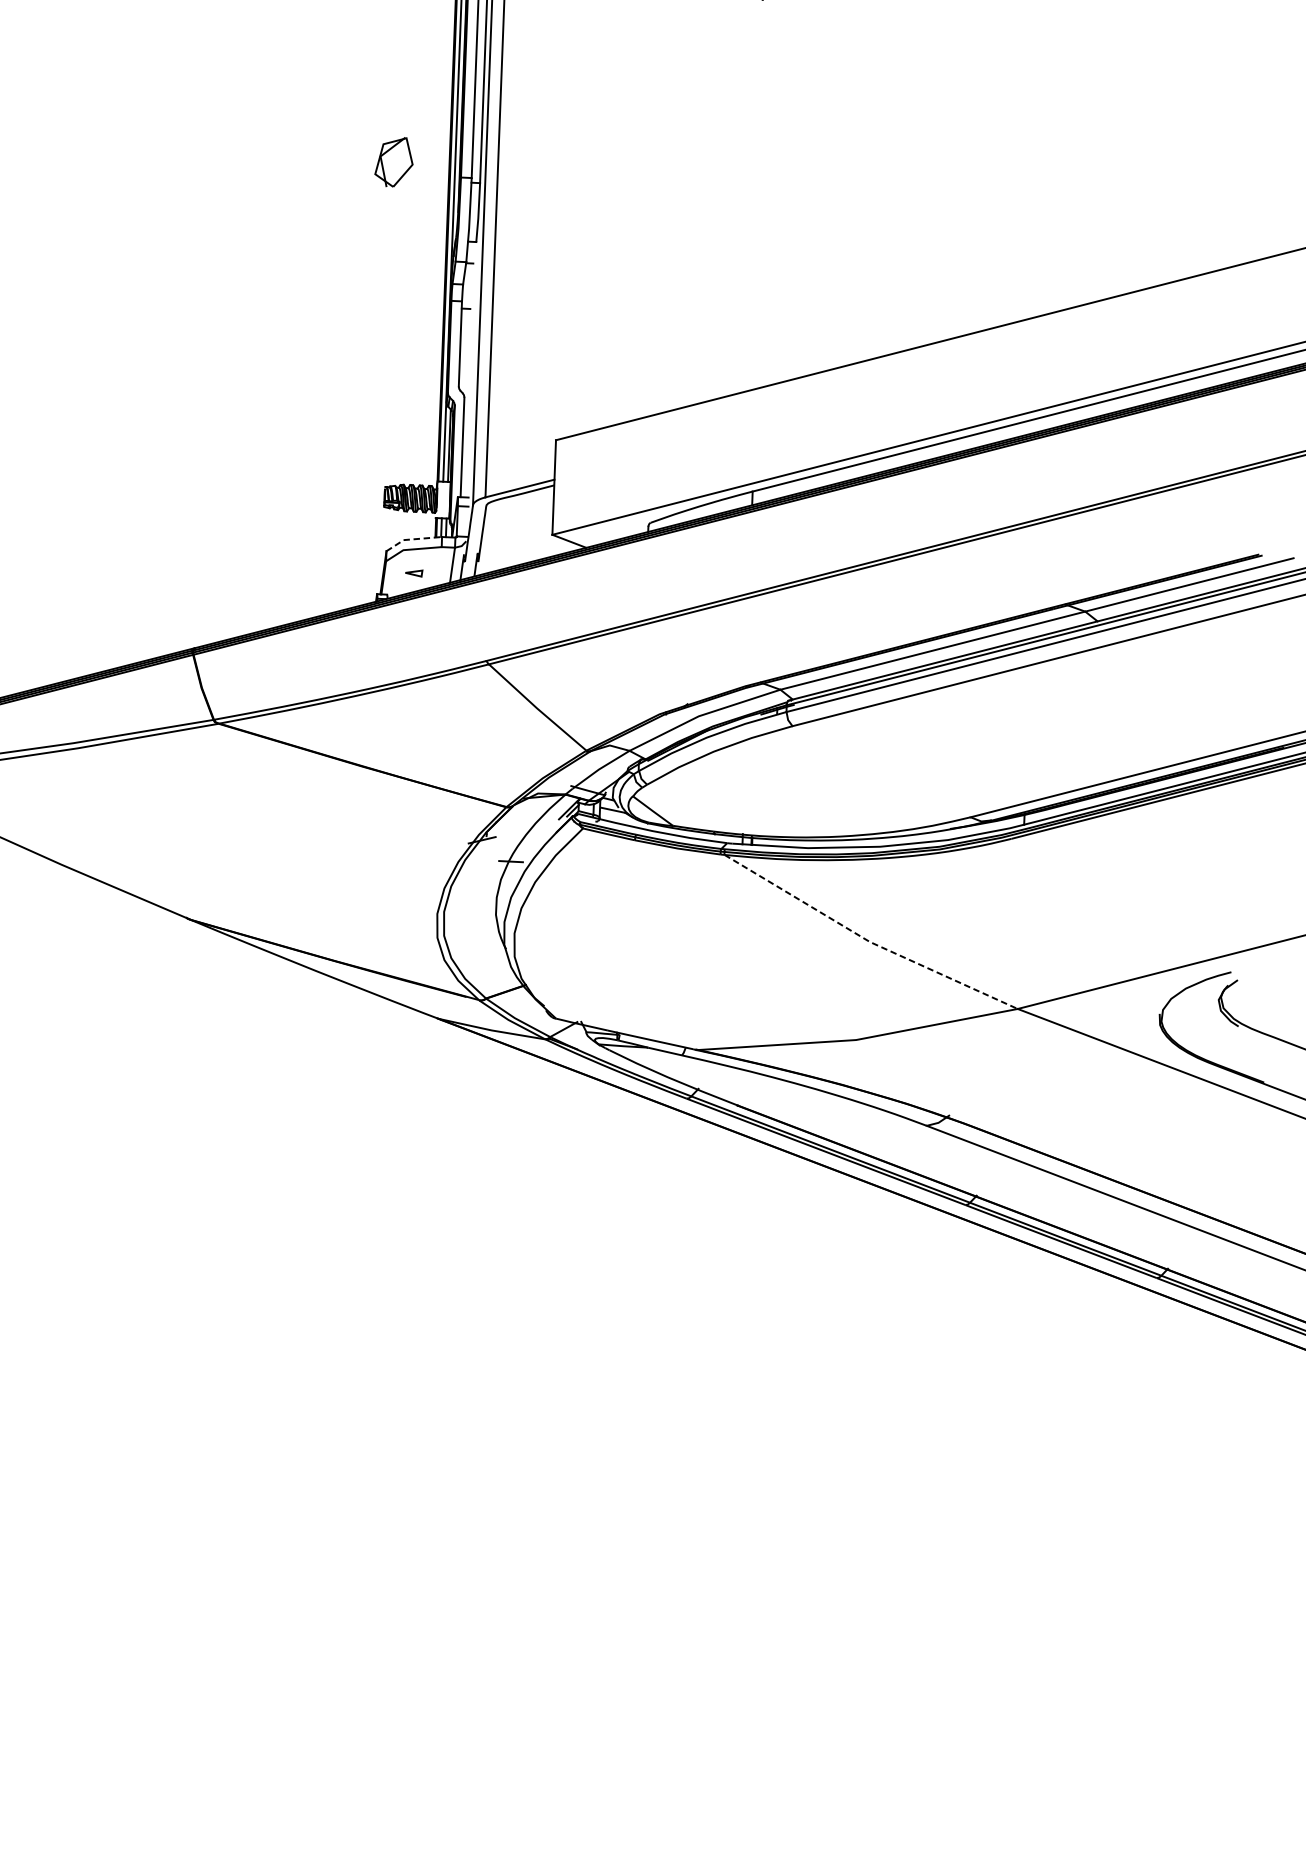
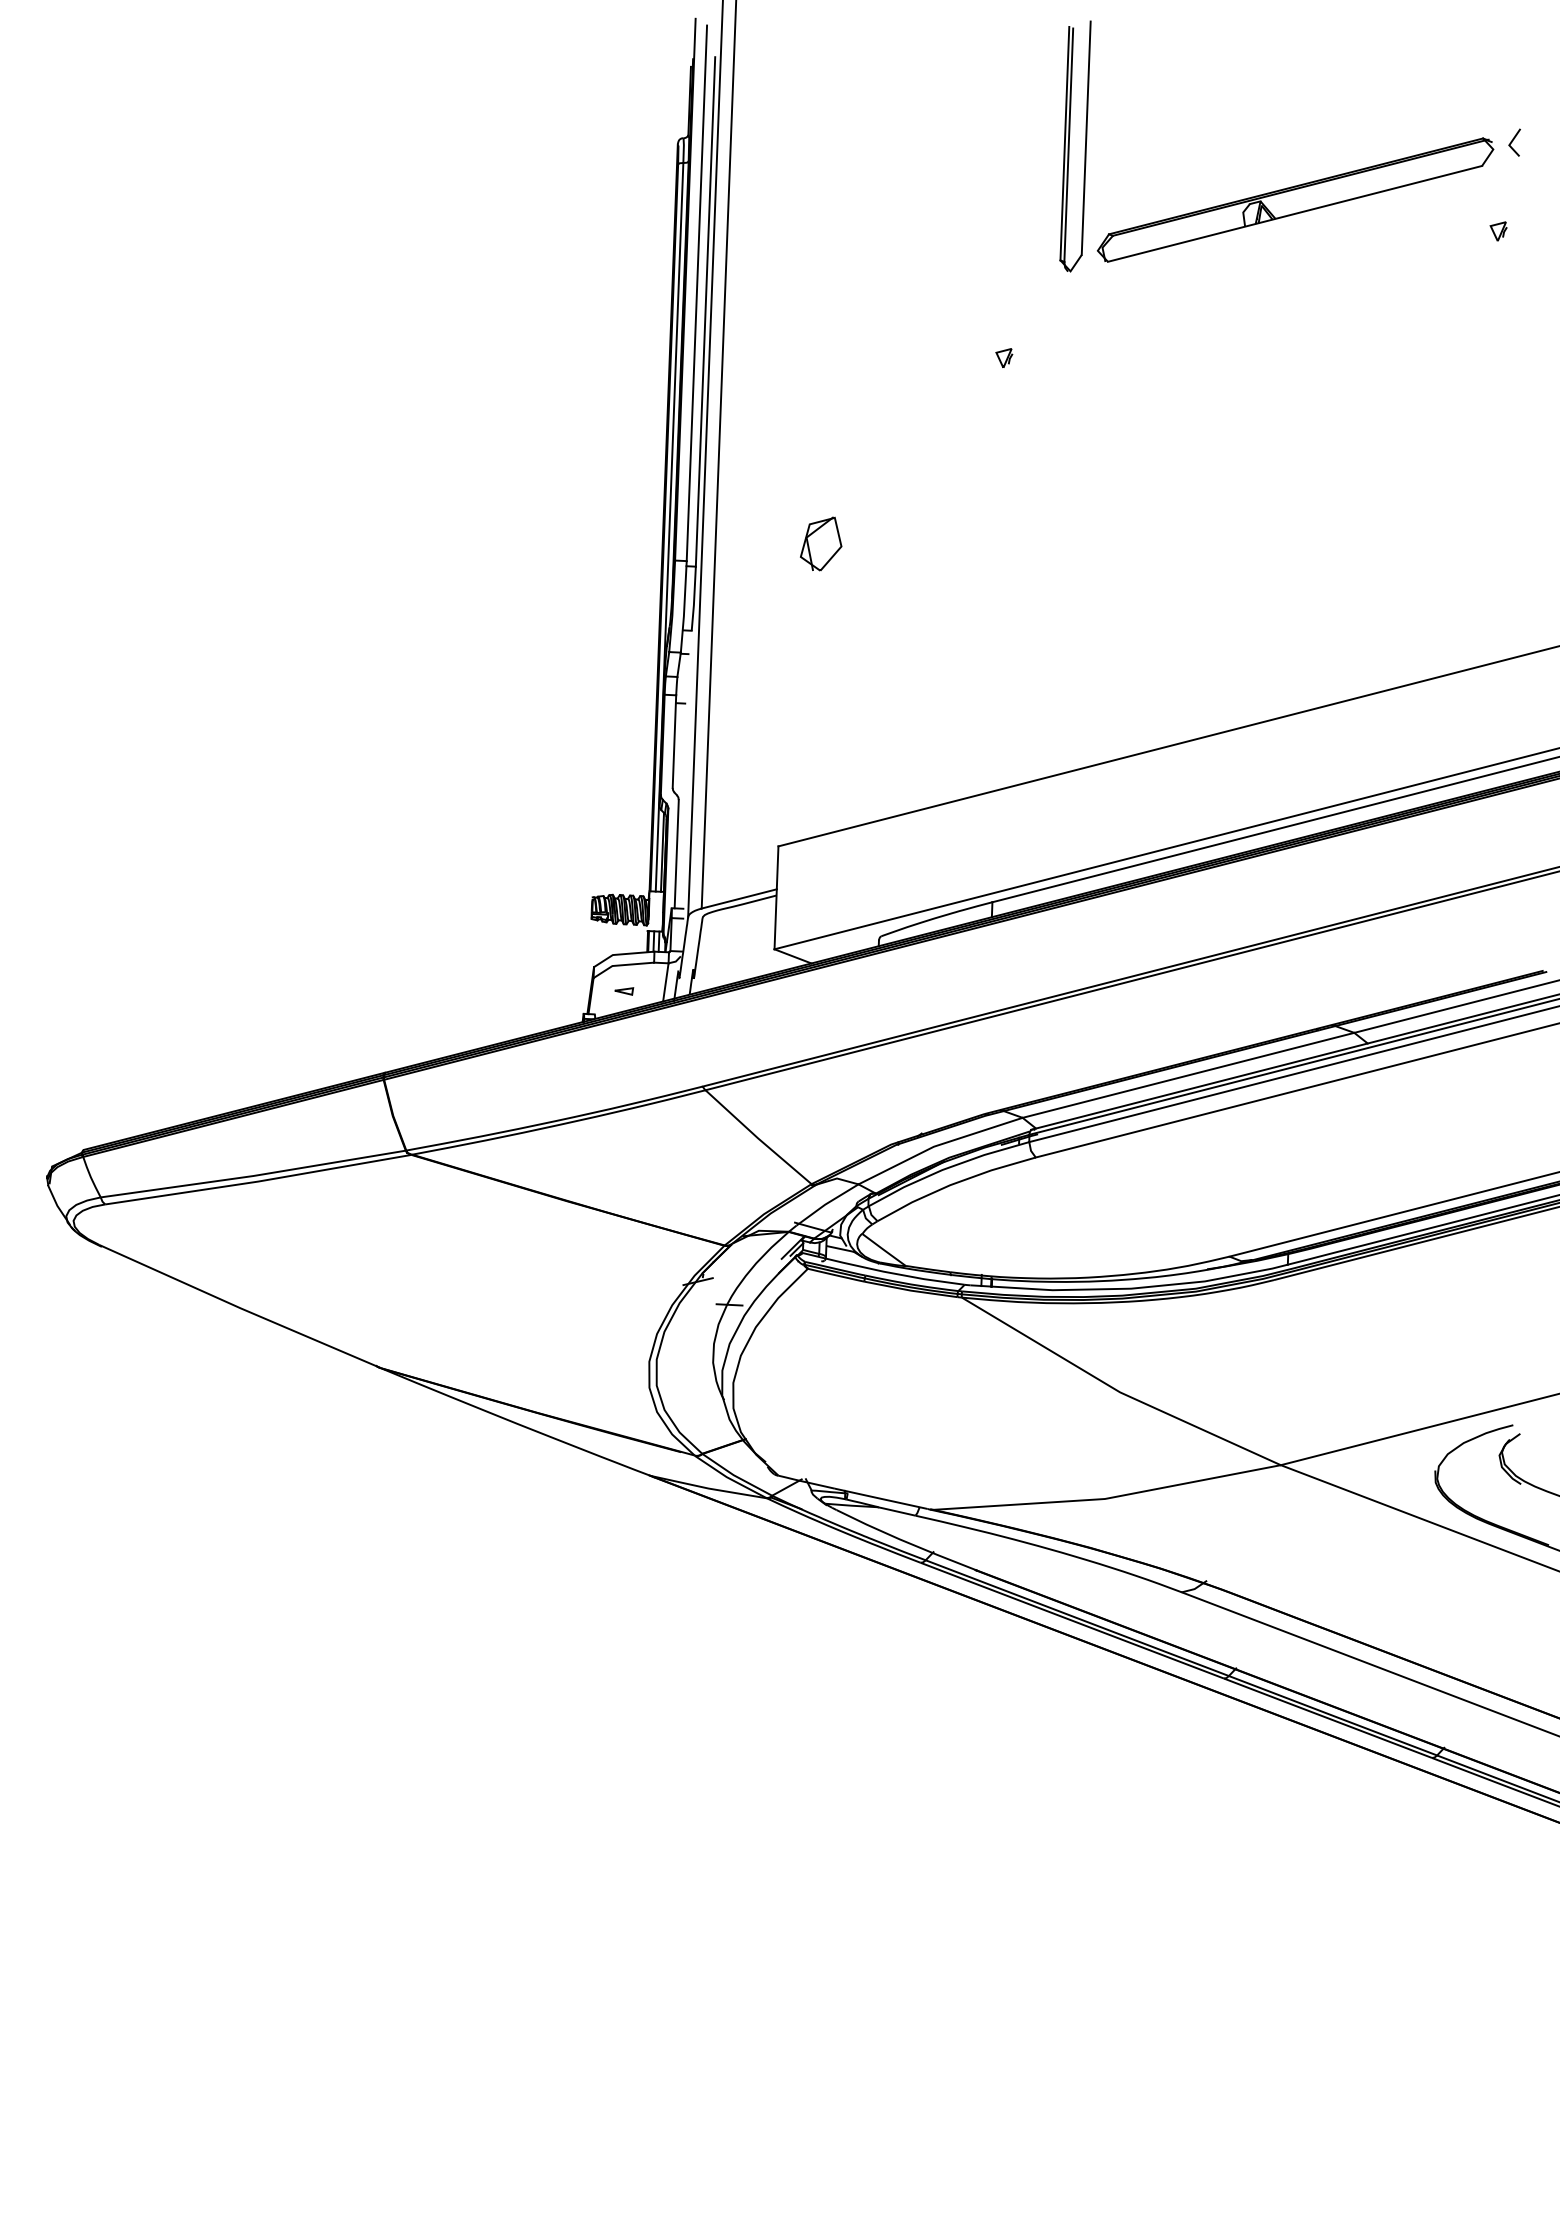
part: (394, 161) -> (821, 543), moved
line: (411, 539) -> (621, 954), dashed -> solid
line: (867, 940) -> (1117, 1390), dashed -> solid

